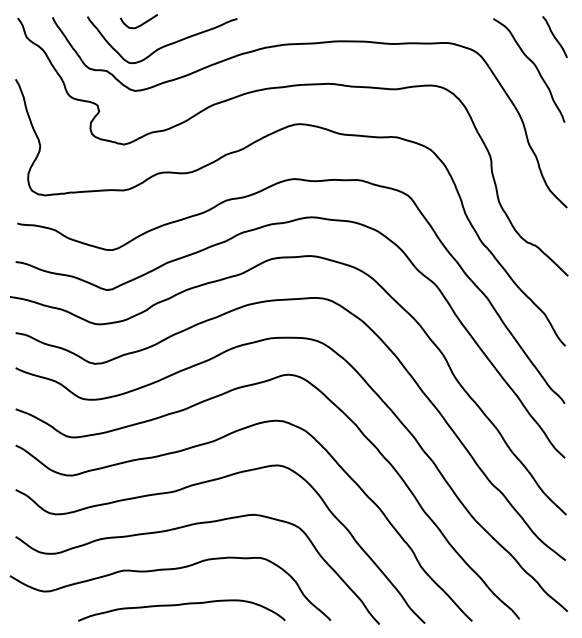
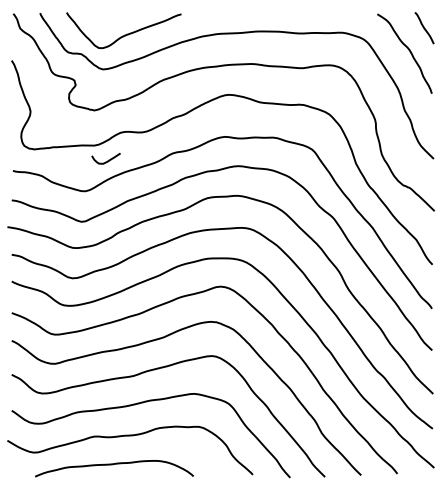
curve: (141, 23) -> (108, 160), moved
curve: (181, 605) -> (114, 464), moved

